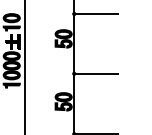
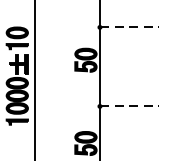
line: (97, 13) -> (130, 26), solid -> dashed
line: (97, 73) -> (130, 106), solid -> dashed

